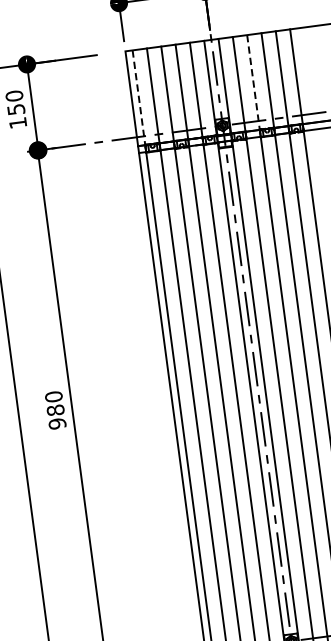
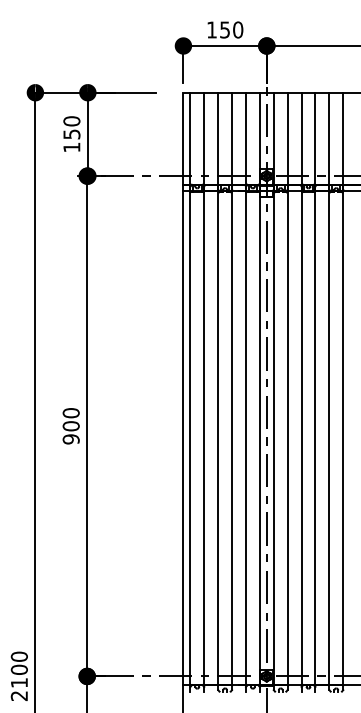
line: (253, 83) -> (301, 139), dashed -> solid
line: (139, 98) -> (190, 139), dashed -> solid
text: (56, 410) -> (71, 426), 980 -> 900

